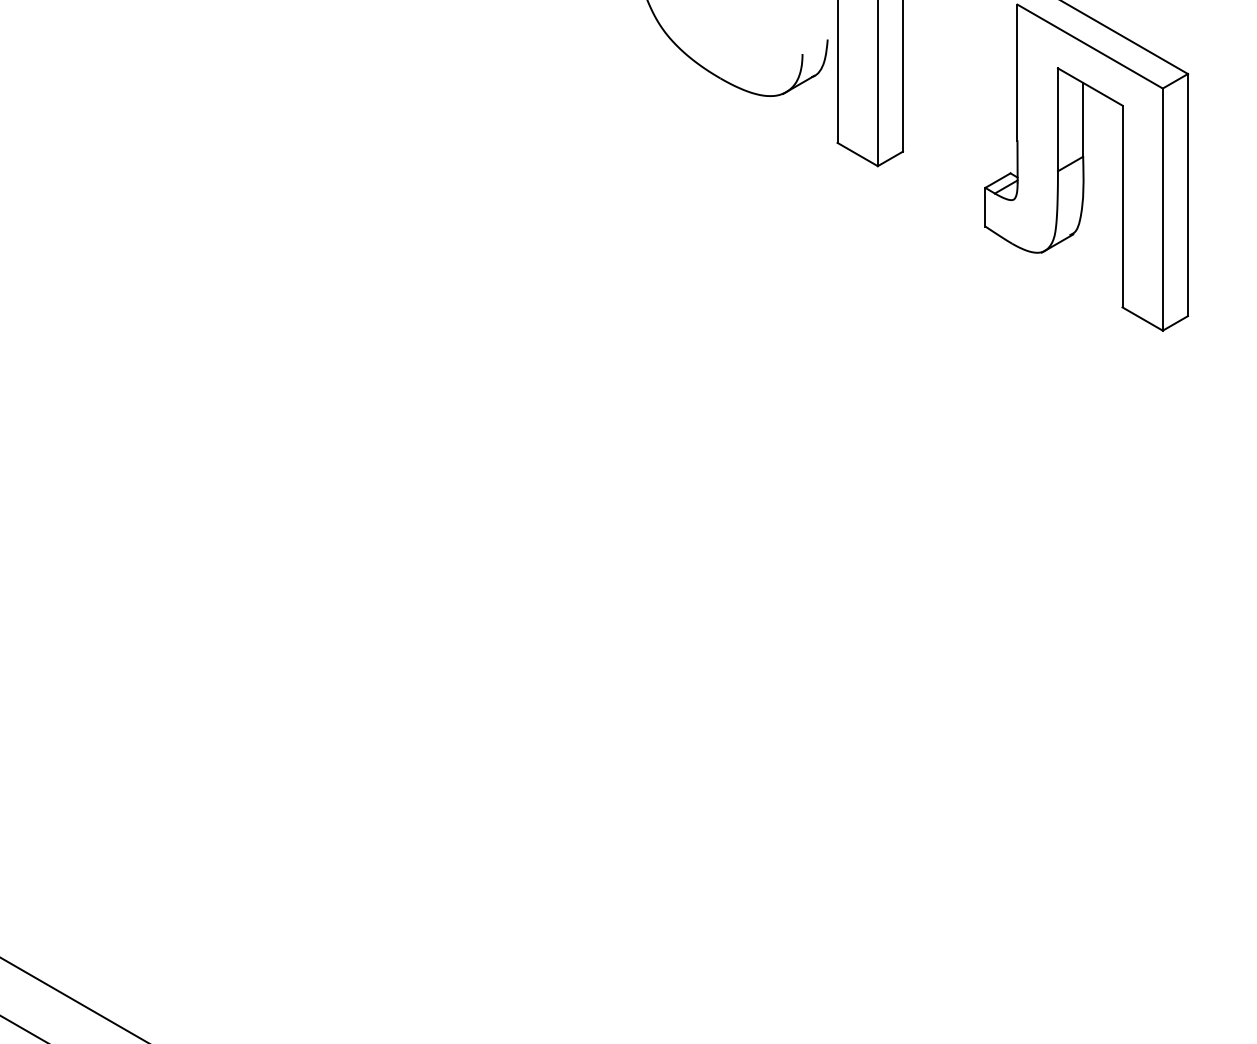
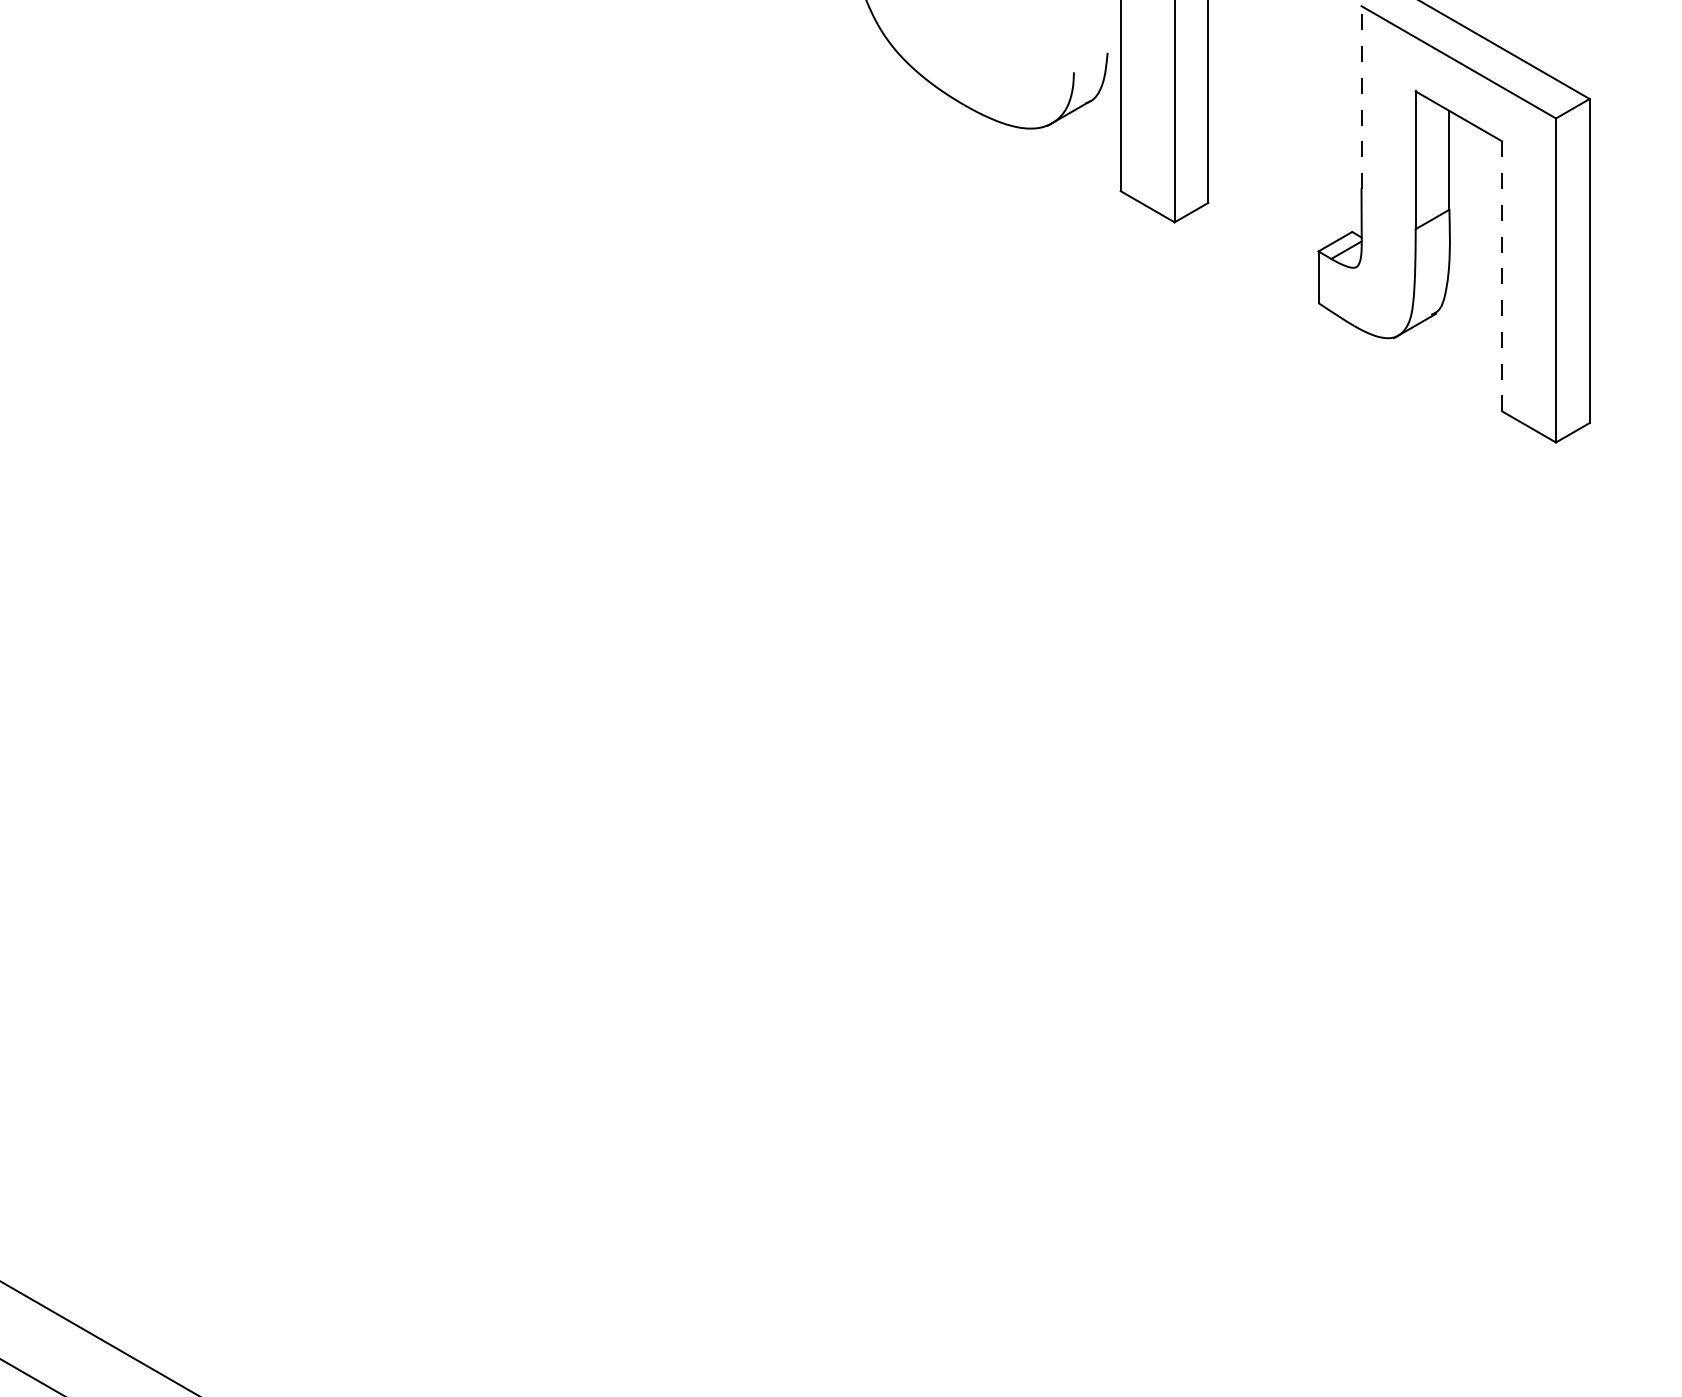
line: (1017, 72) -> (1361, 97), solid -> dashed
line: (1122, 205) -> (1502, 275), solid -> dashed

